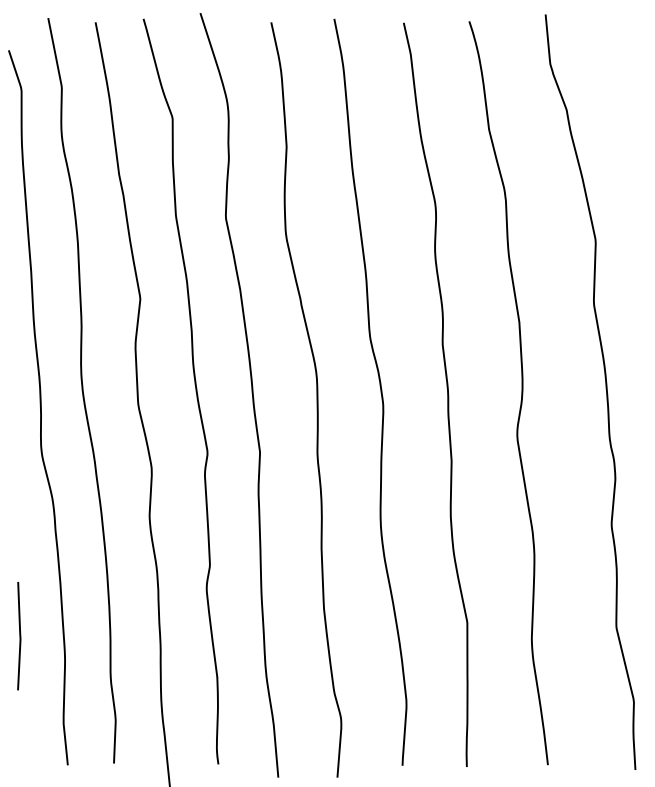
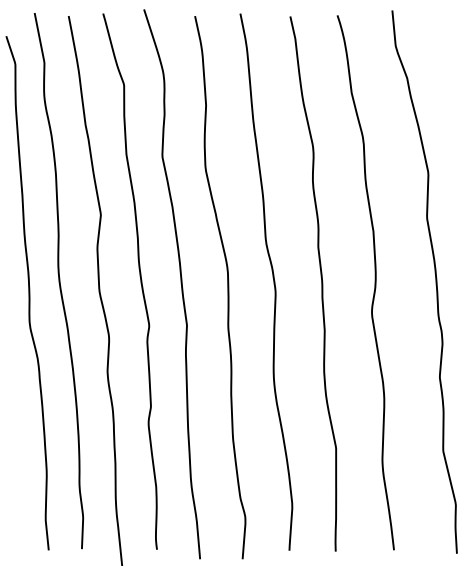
line: (18, 636) -> (13, 457), removed

